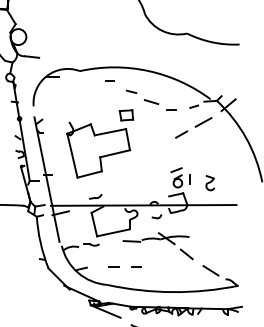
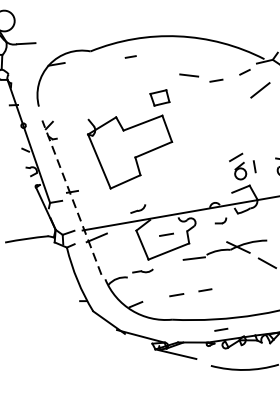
line: (131, 91) -> (161, 66), removed
line: (181, 134) -> (234, 110), removed
line: (46, 179) -> (71, 197), solid -> dashed
line: (113, 219) -> (165, 234), added
line: (143, 298) -> (221, 329), added

